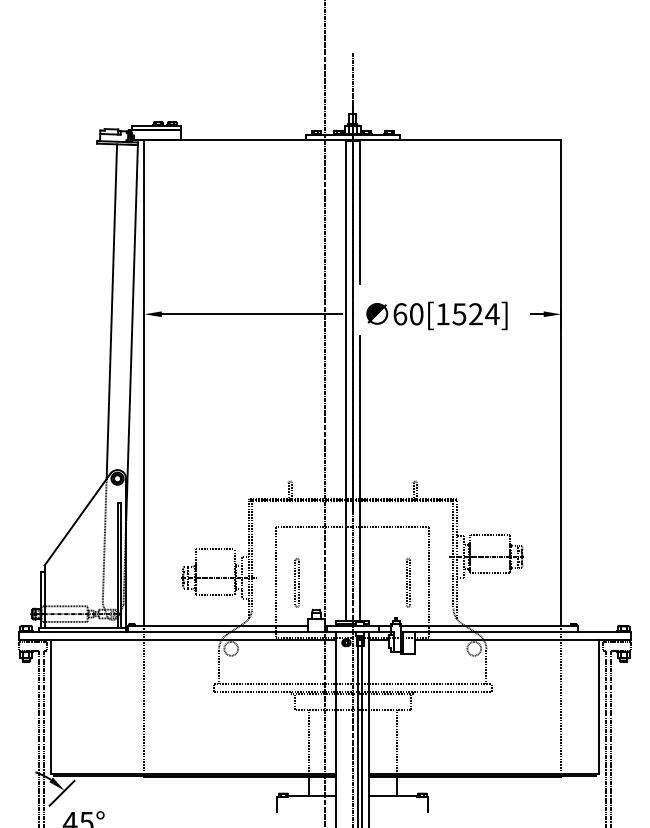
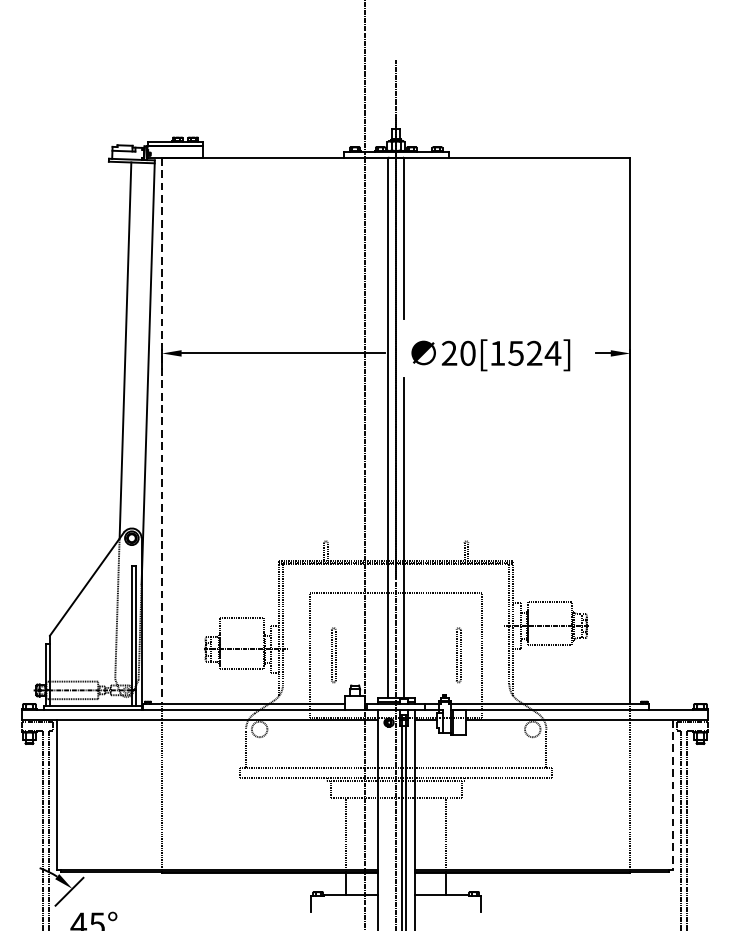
text: (400, 314) -> (449, 353), 60[1524] -> 20[1524]
line: (144, 383) -> (162, 431), solid -> dashed
line: (599, 707) -> (673, 795), solid -> dashed

